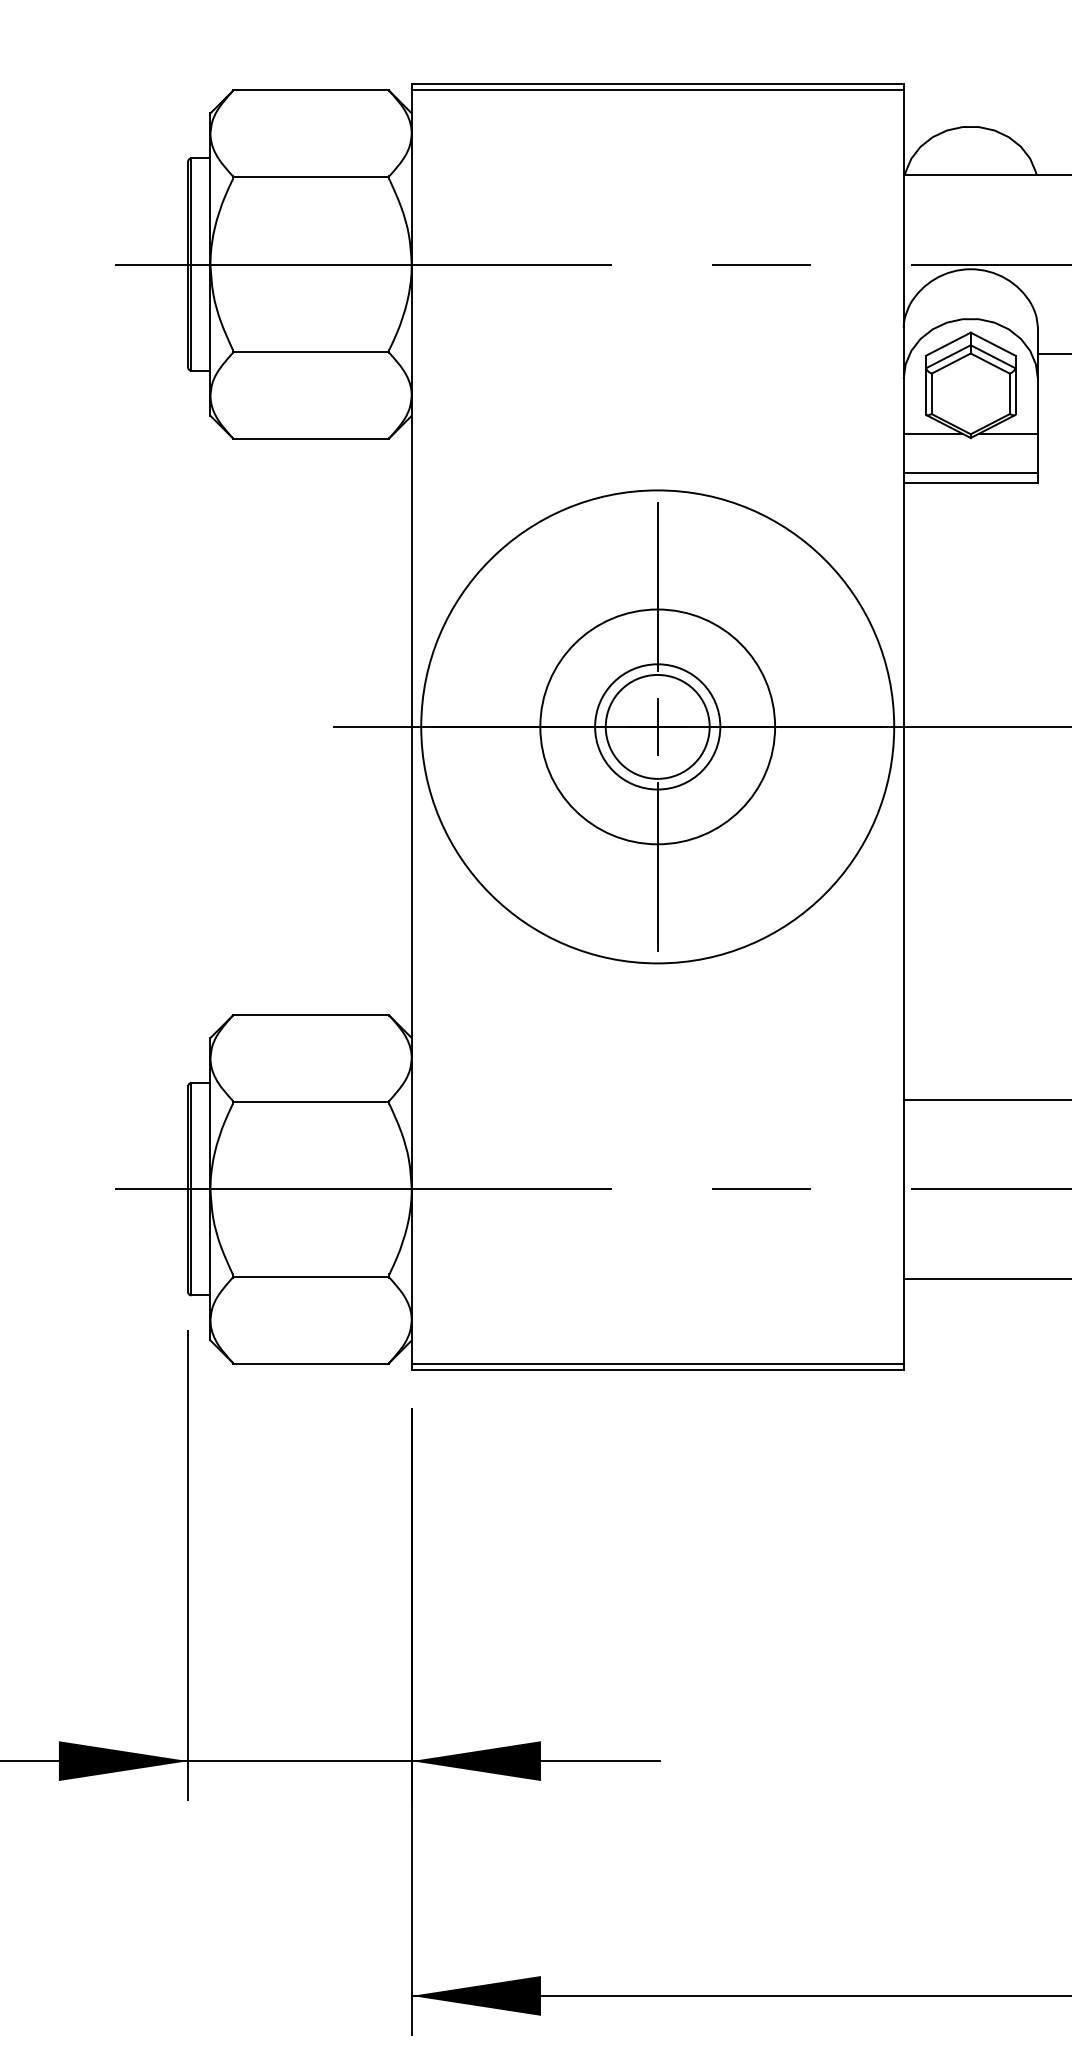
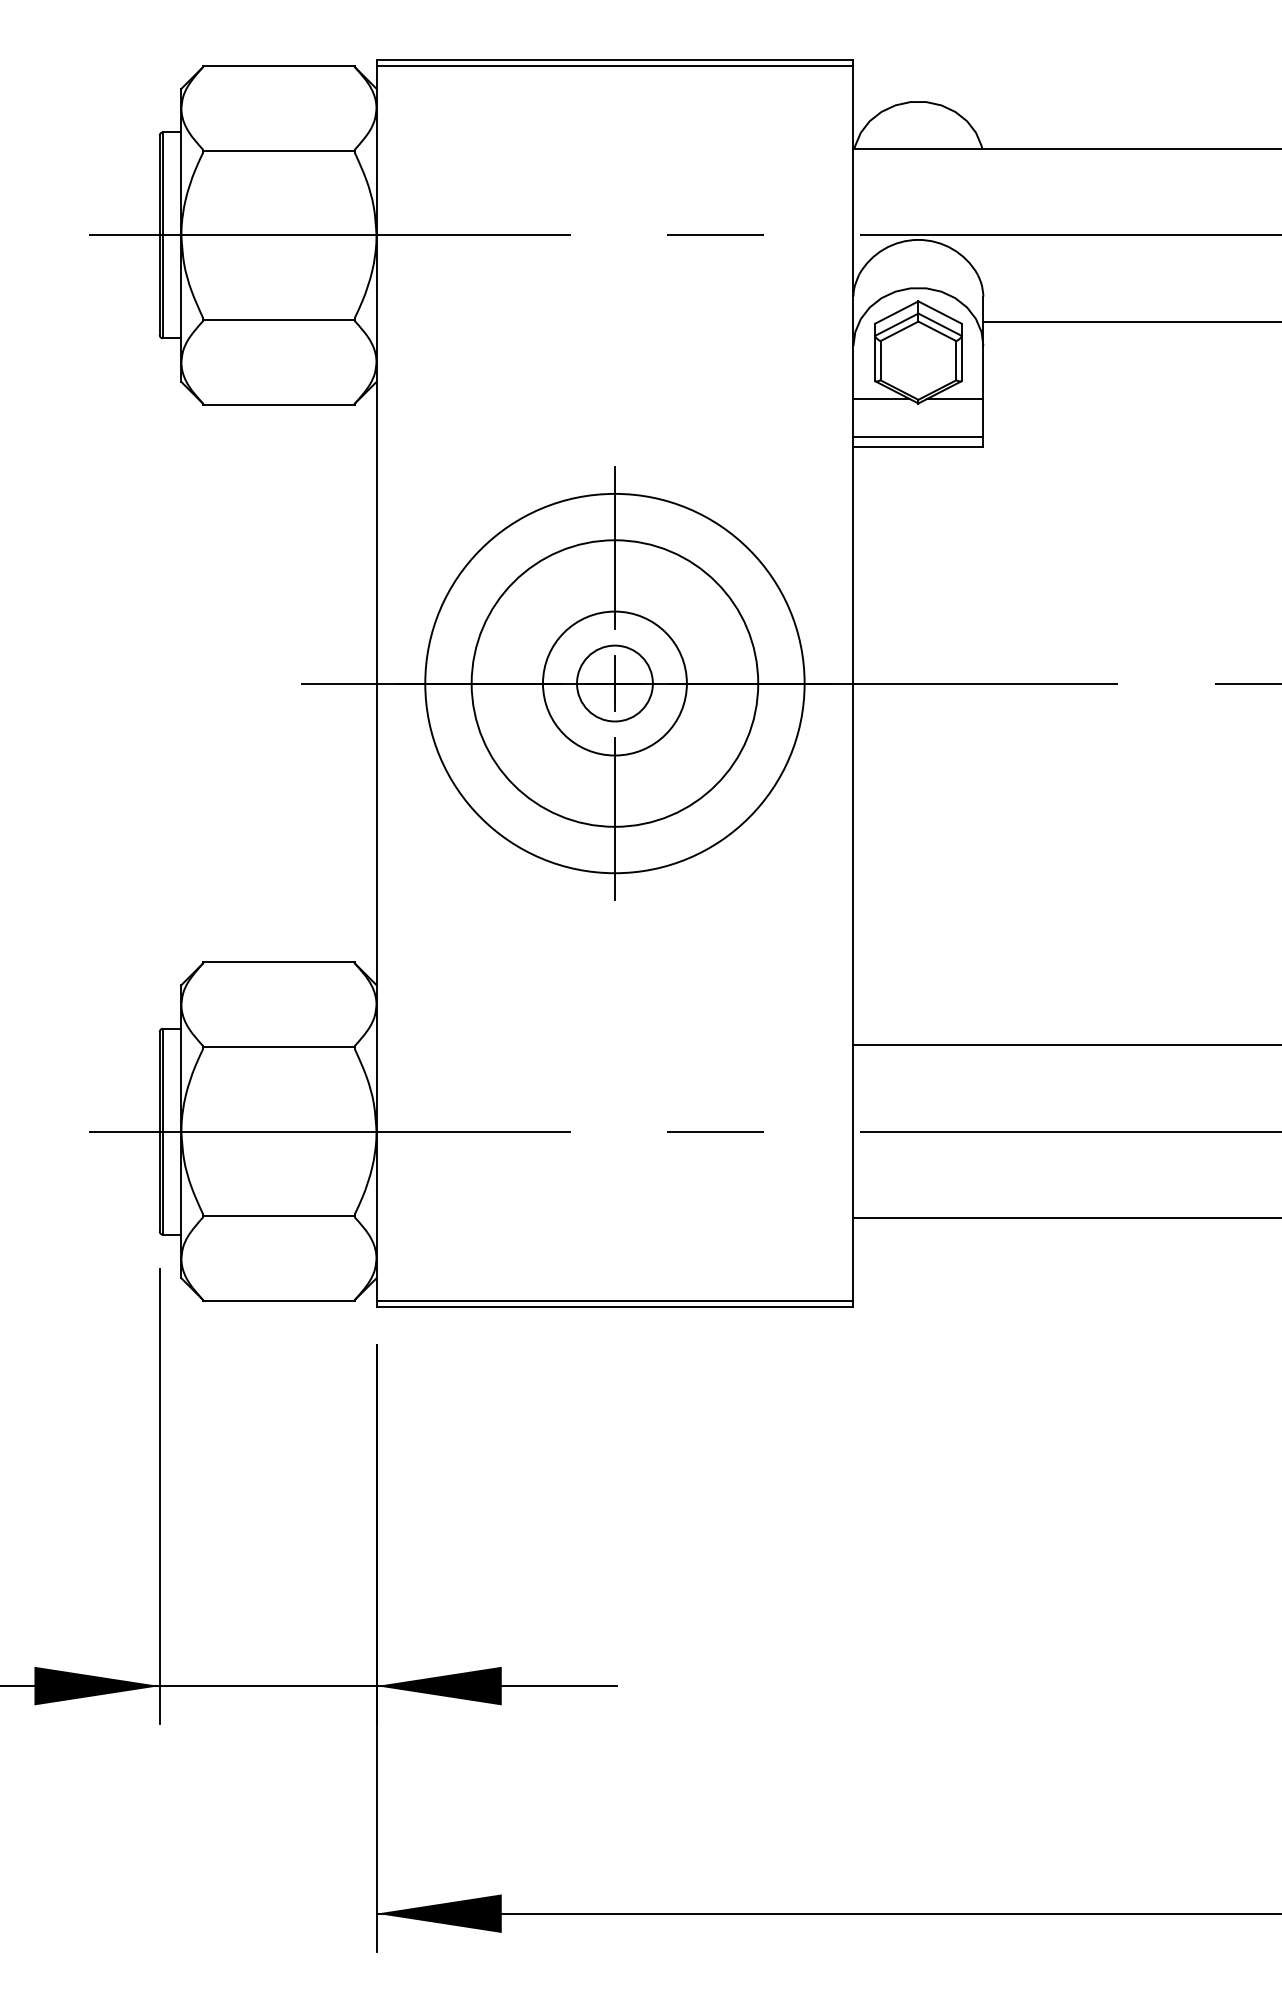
circle: (657, 726) -> (614, 683), size x0.62
circle: (657, 726) -> (614, 683), size x0.62
circle: (657, 726) -> (614, 683), size x1.43
circle: (657, 726) -> (614, 683), size x1.67

